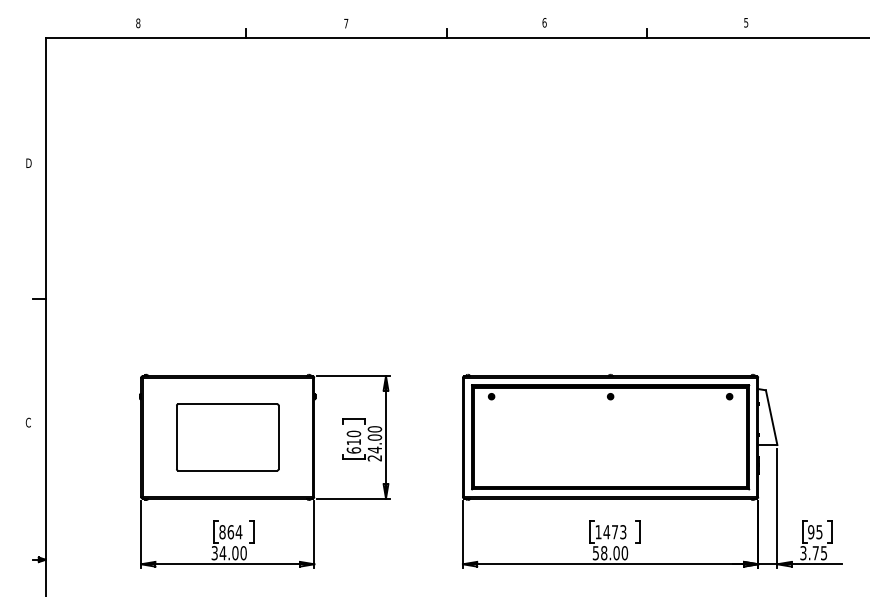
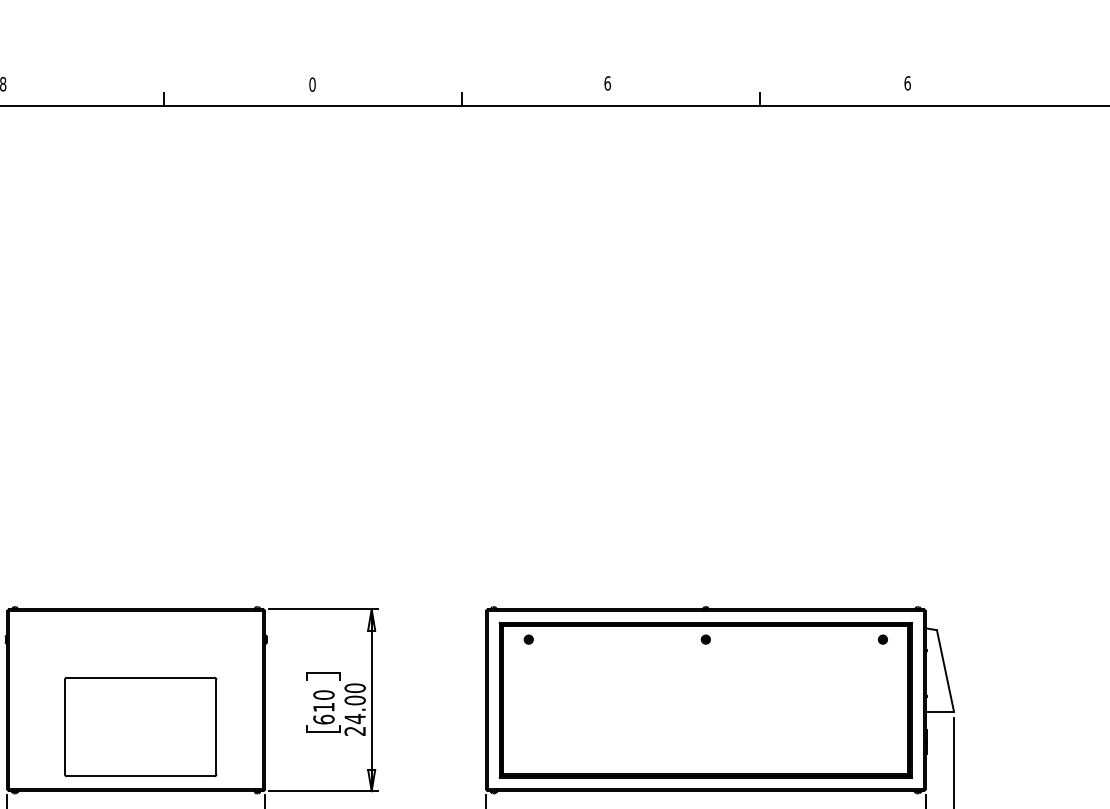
text: (746, 22) -> (908, 82), 5 -> 6
text: (346, 23) -> (312, 84), 7 -> 0
part: (227, 437) -> (140, 727), moved

